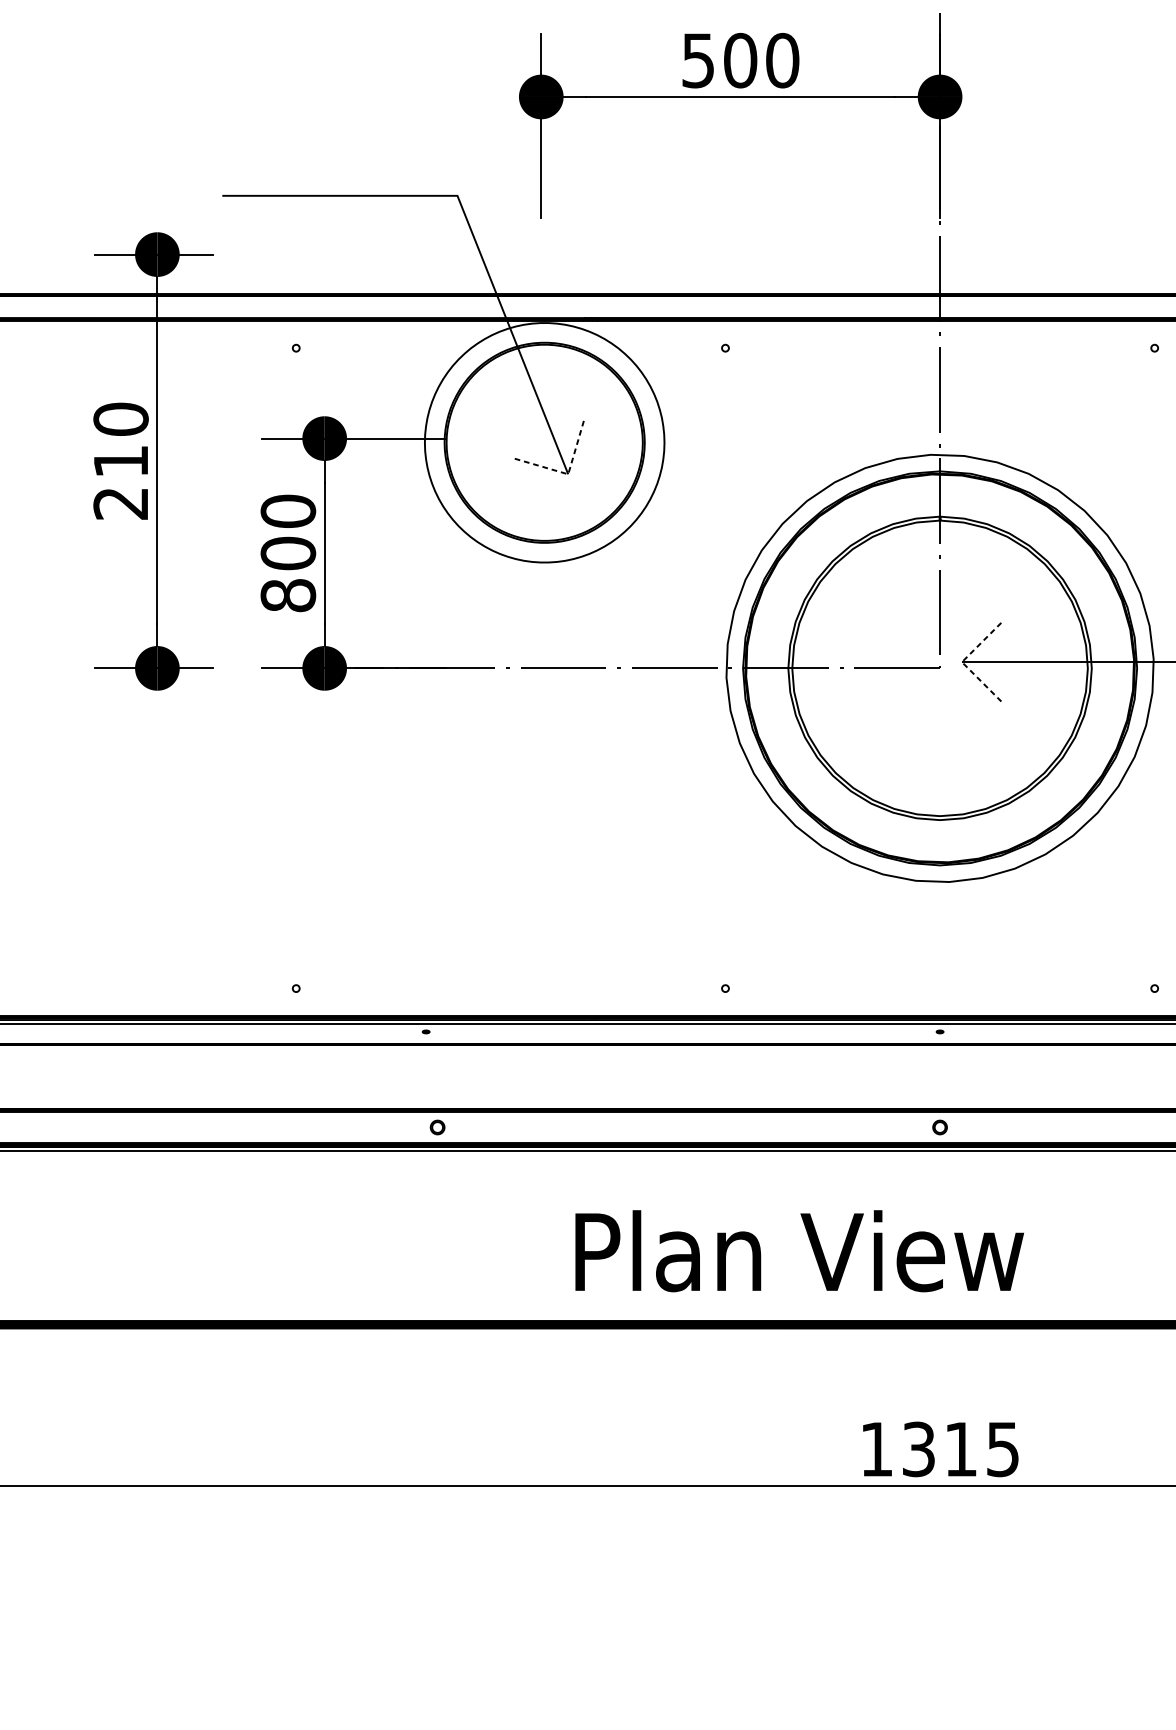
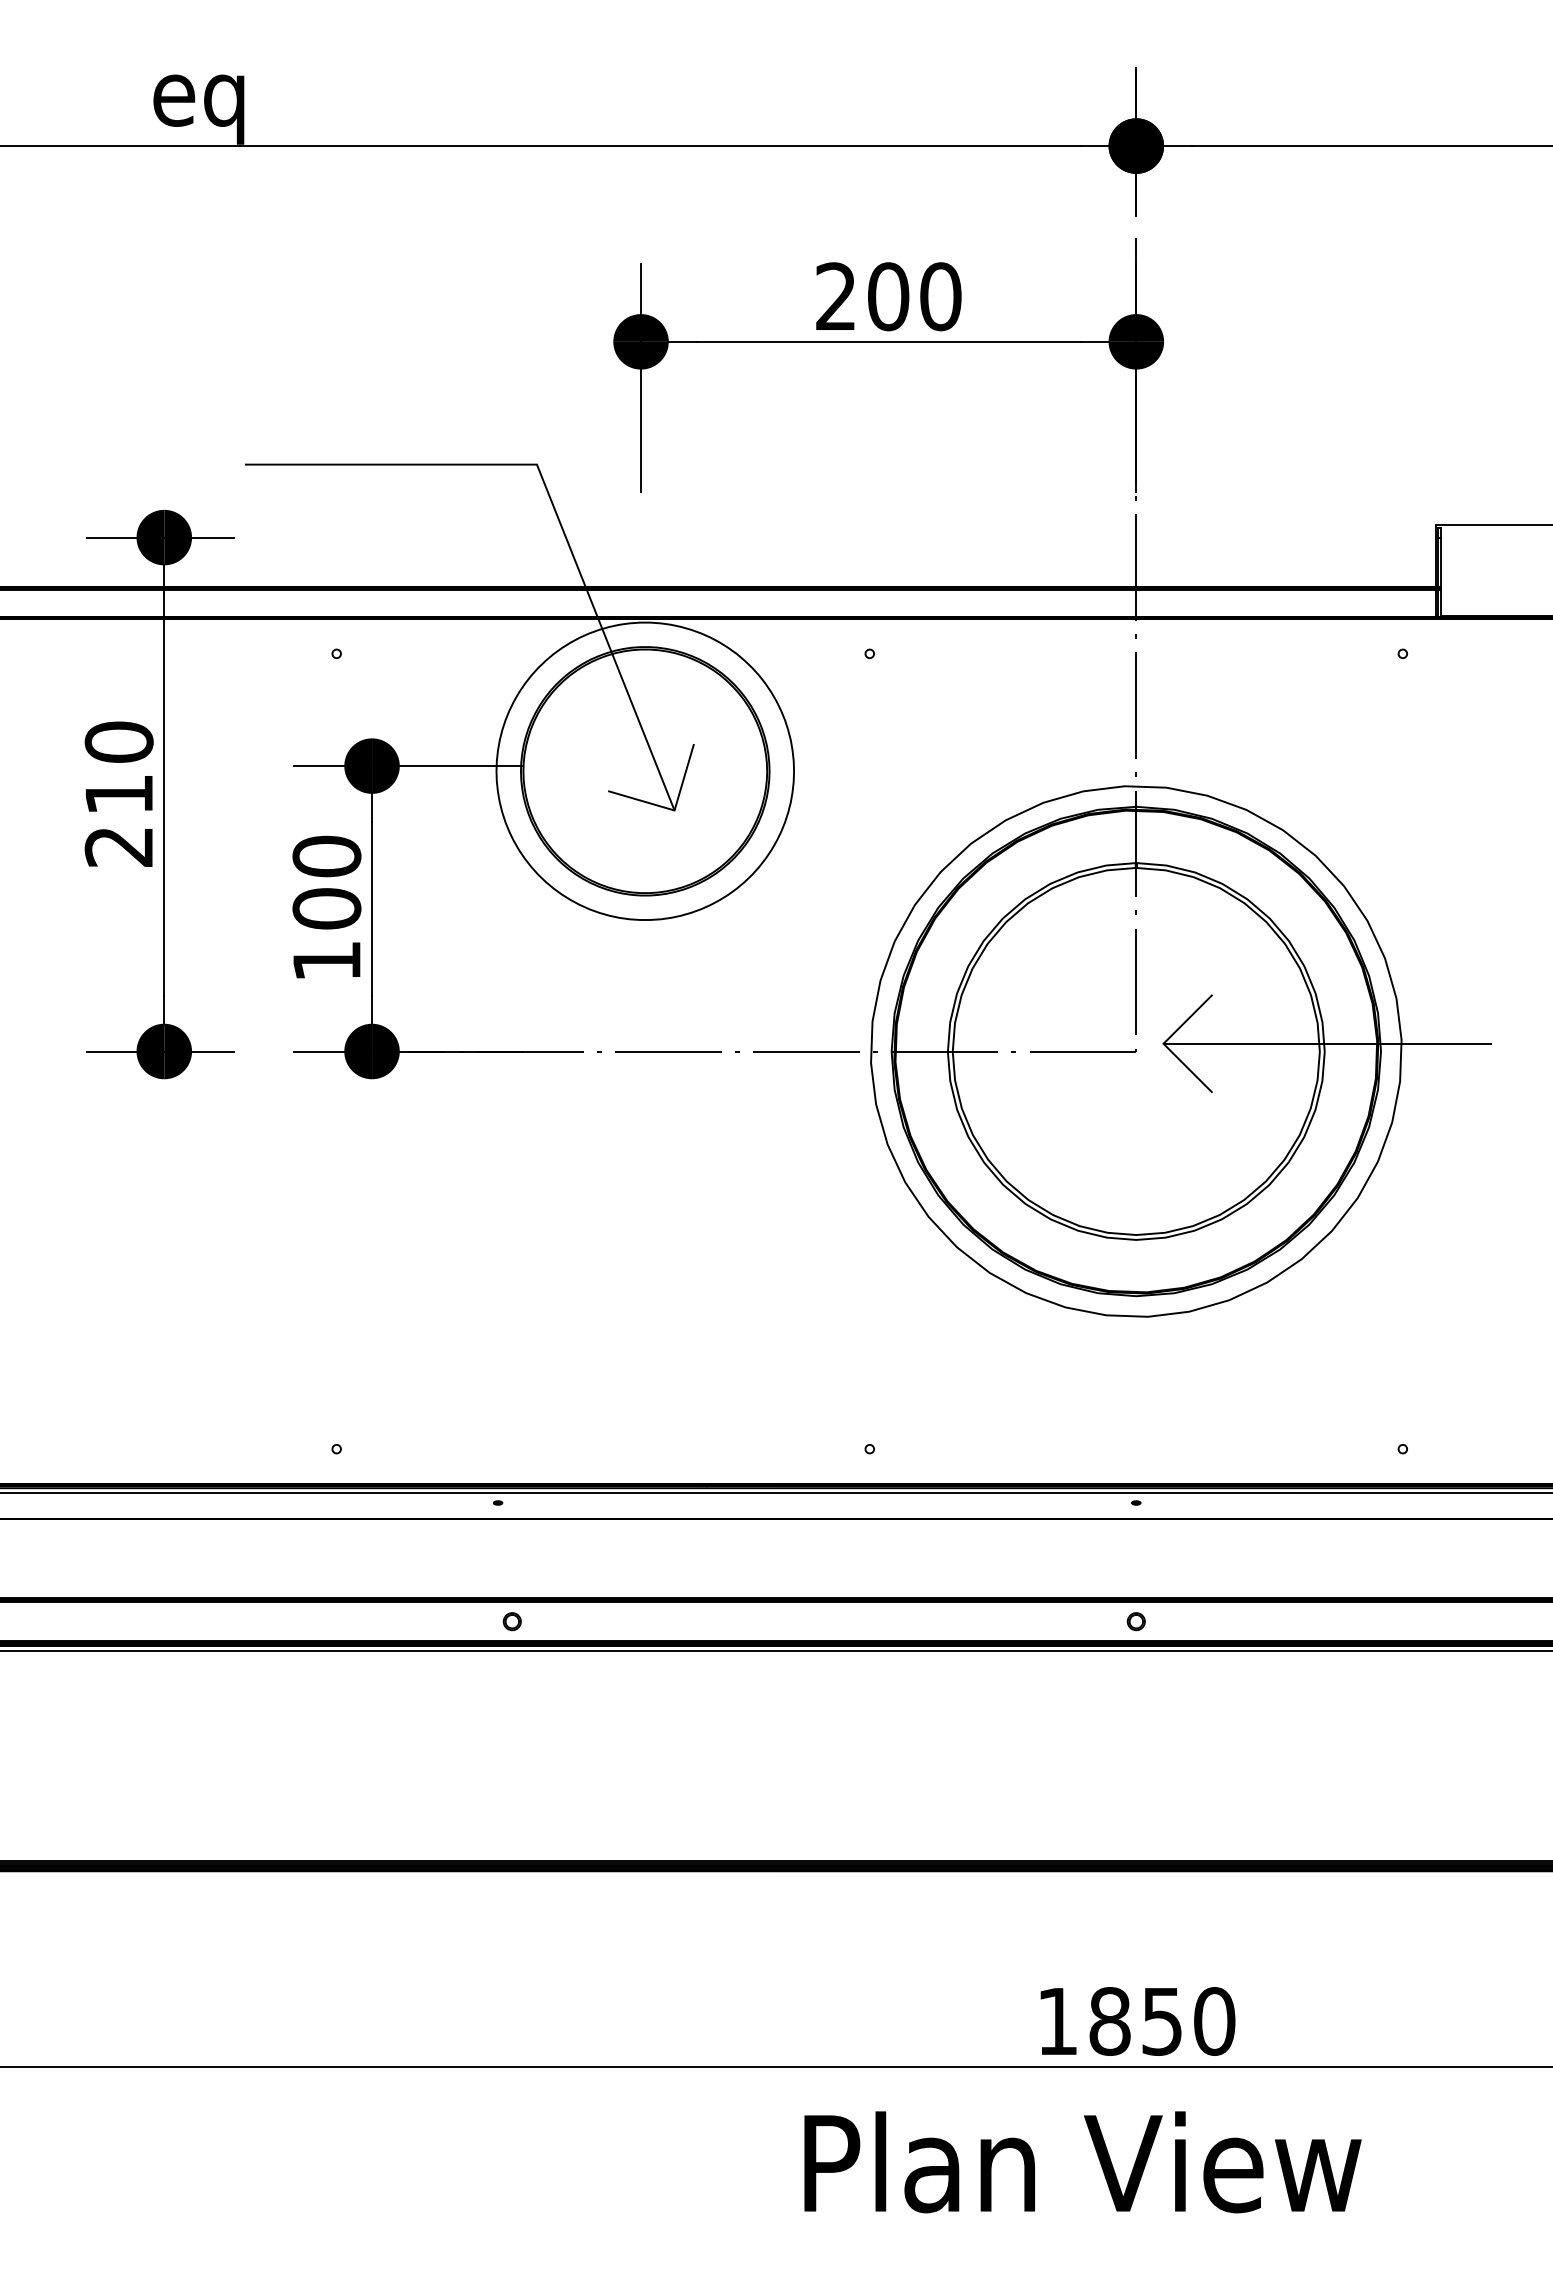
text: (697, 60) -> (835, 296), 500 -> 200
line: (568, 474) -> (674, 810), dashed -> solid
text: (288, 595) -> (326, 960), 800 -> 100
line: (961, 661) -> (1163, 1043), dashed -> solid
text: (799, 1251) -> (1082, 2162), moved
text: (961, 1449) -> (1162, 2021), 1315 -> 1850

